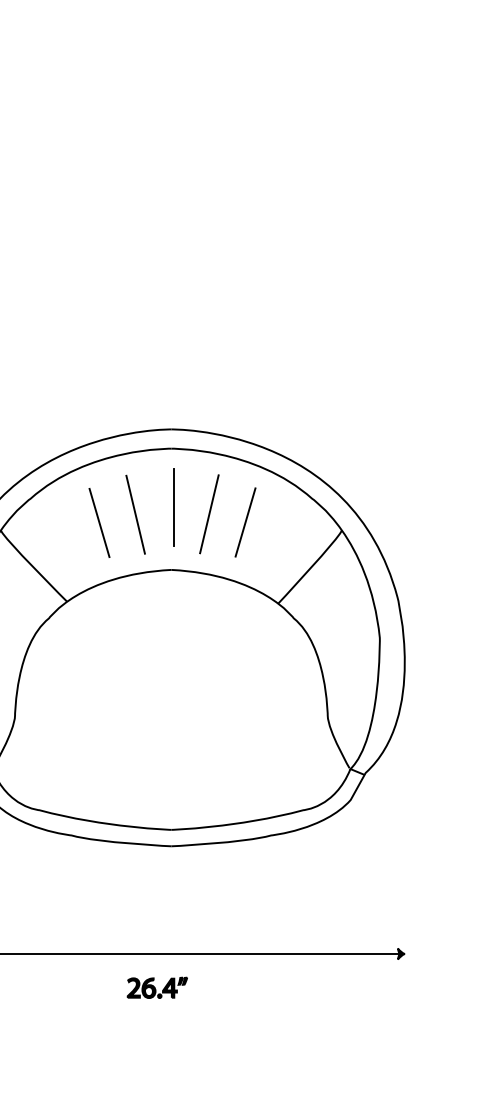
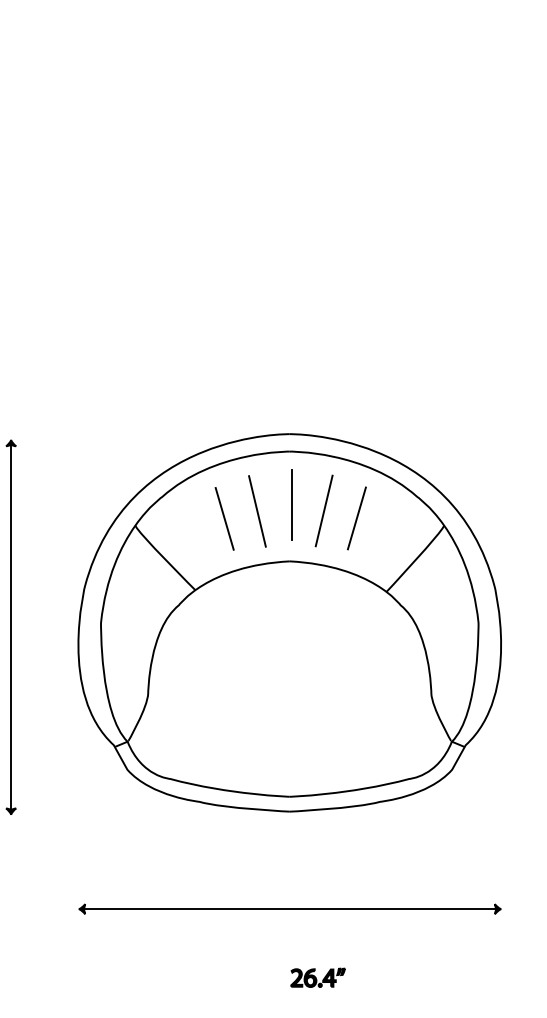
part: (156, 987) -> (317, 977), moved

